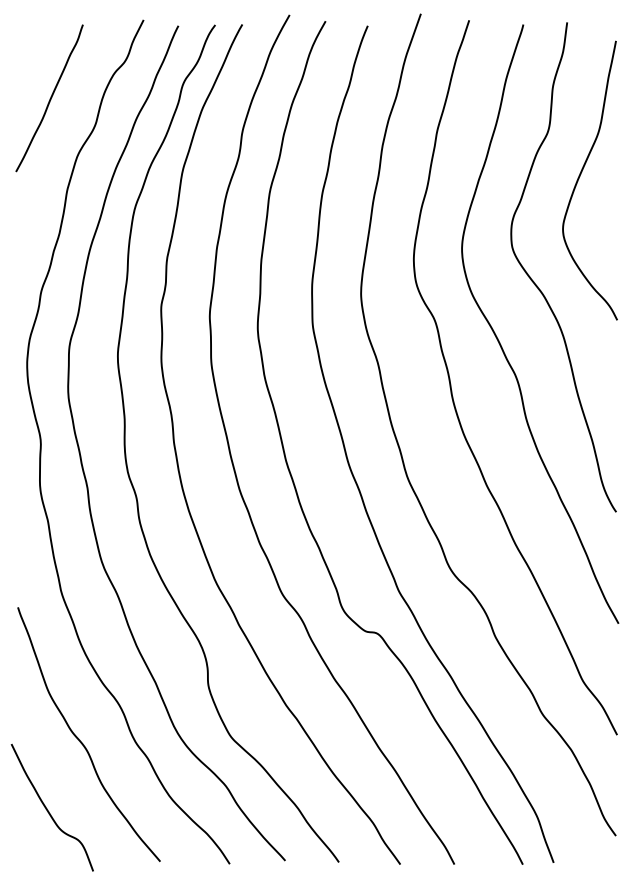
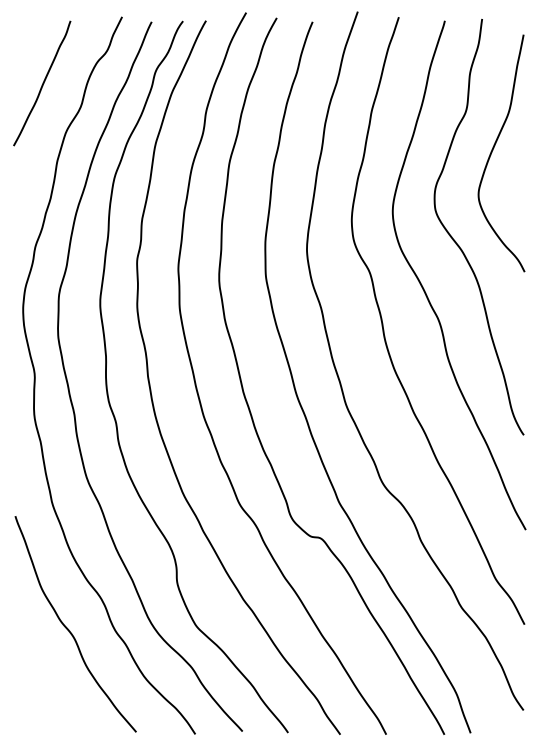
curve: (47, 808) -> (40, 687), removed

